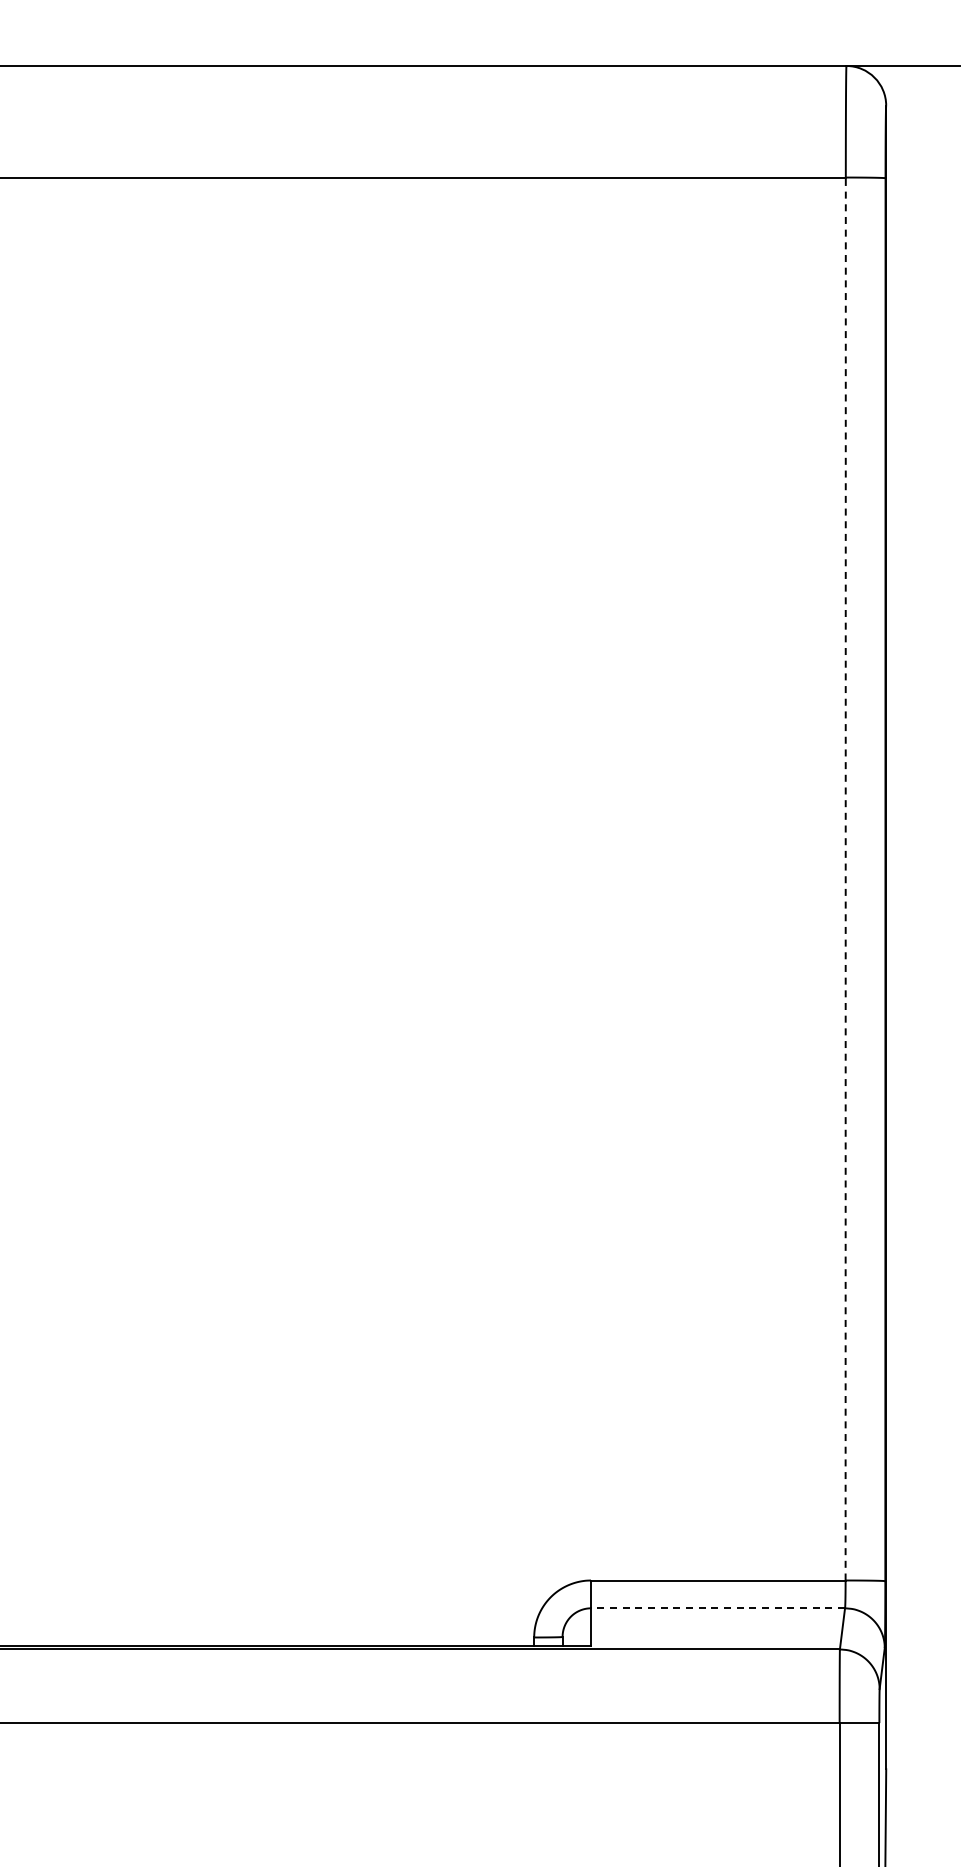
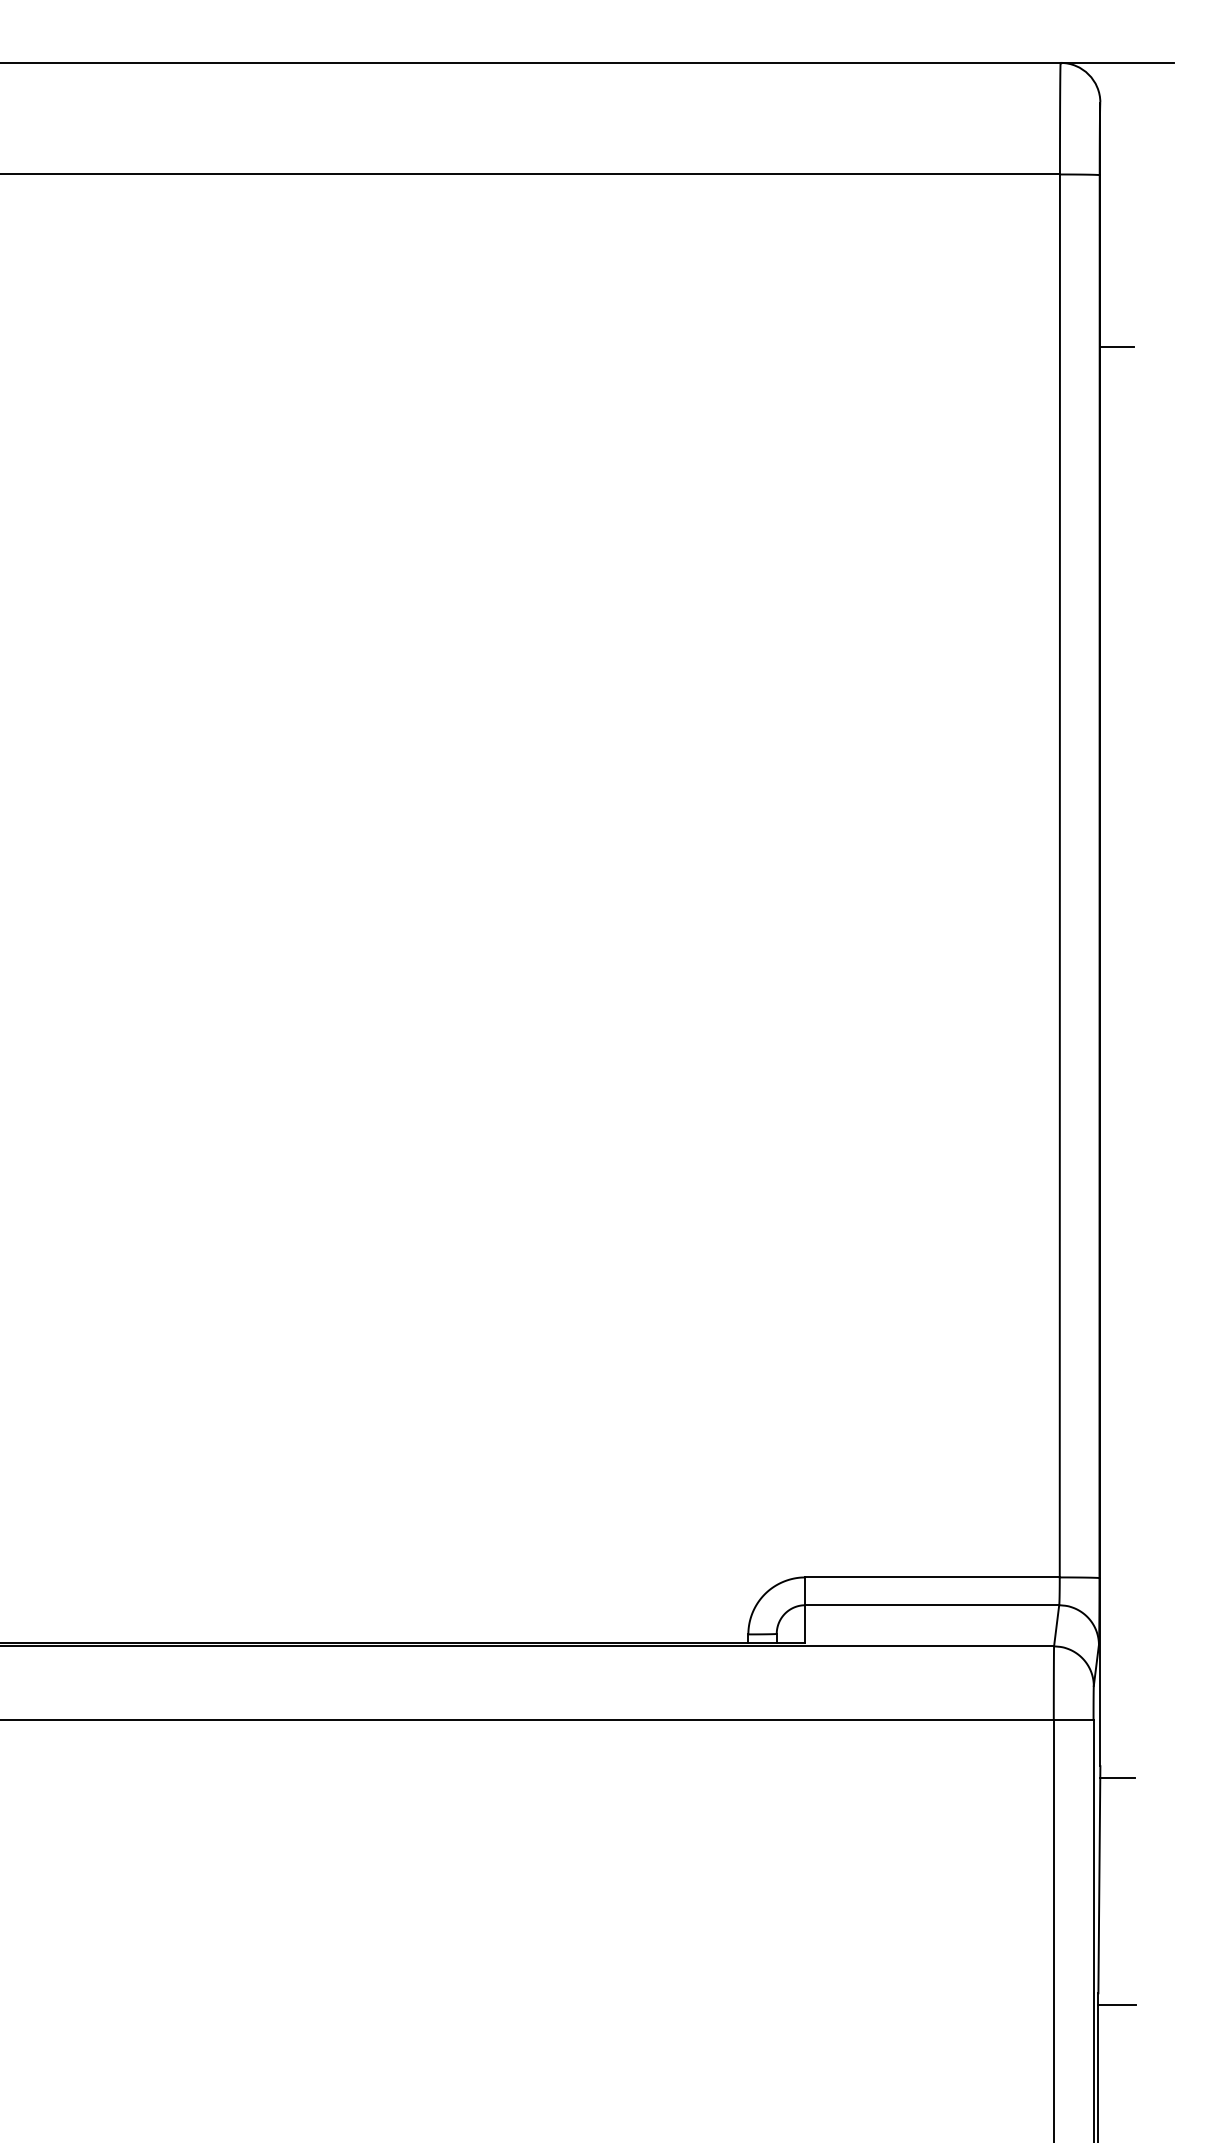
line: (903, 349) -> (1117, 346), added
line: (845, 878) -> (1059, 875), dashed -> solid
line: (717, 1608) -> (931, 1605), dashed -> solid
line: (903, 1780) -> (1117, 1777), added

